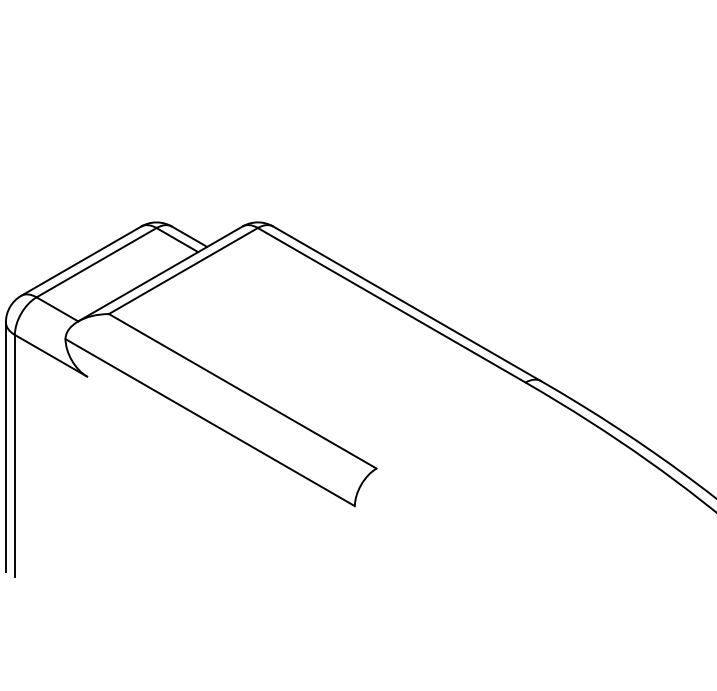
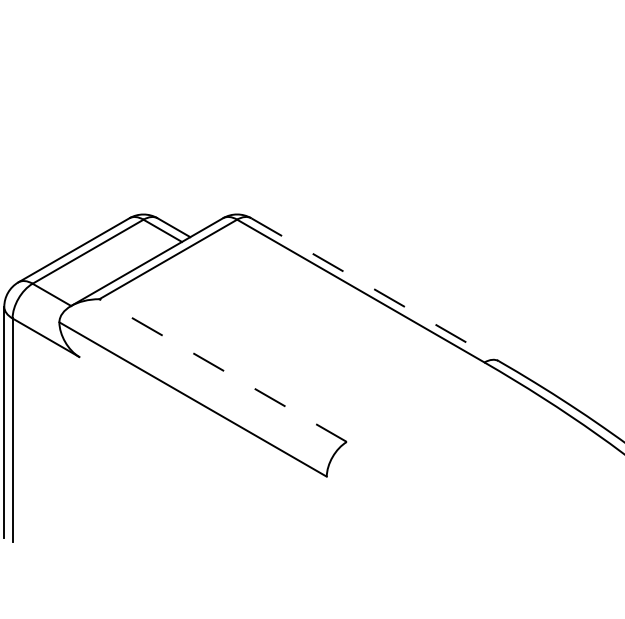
line: (407, 303) -> (375, 289), solid -> dashed
line: (242, 391) -> (222, 370), solid -> dashed

